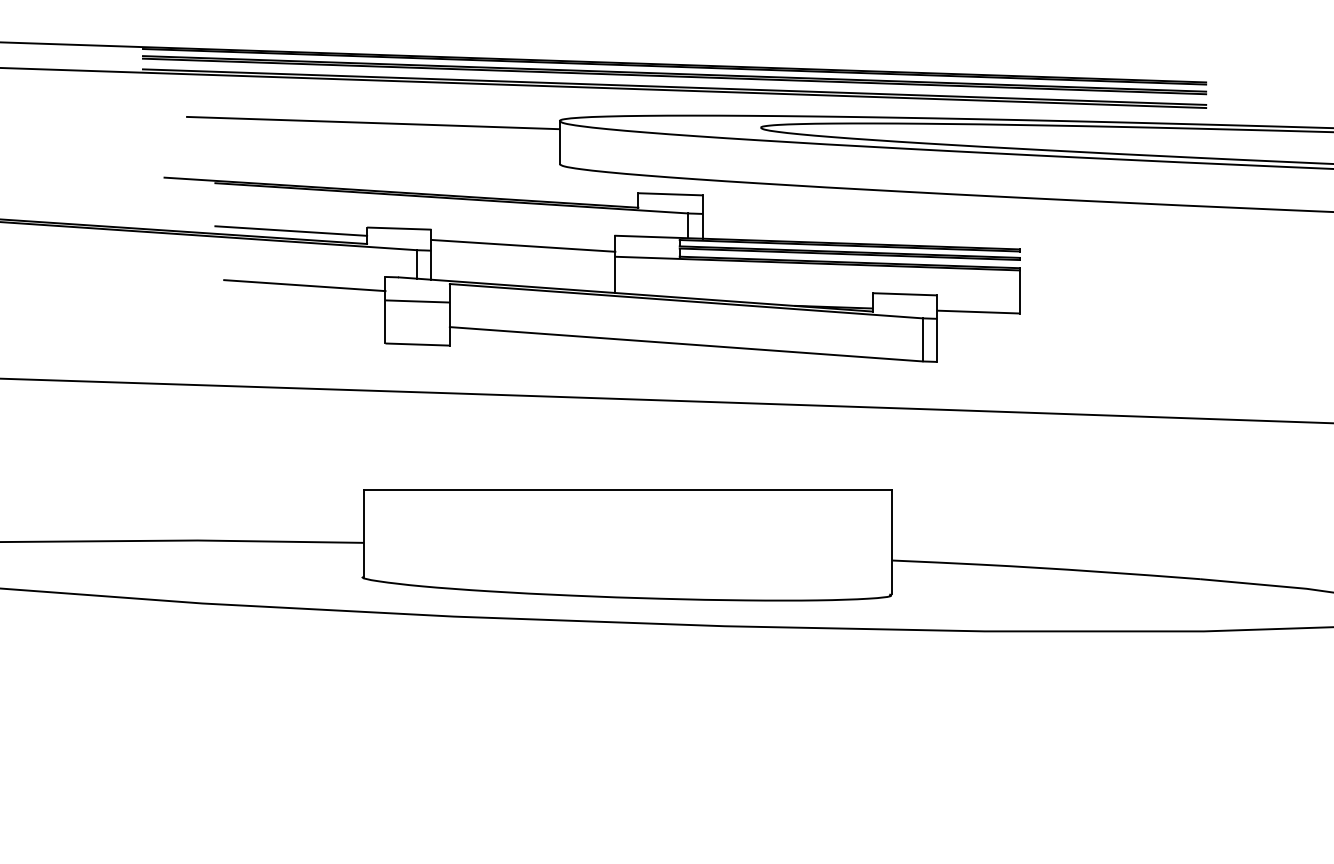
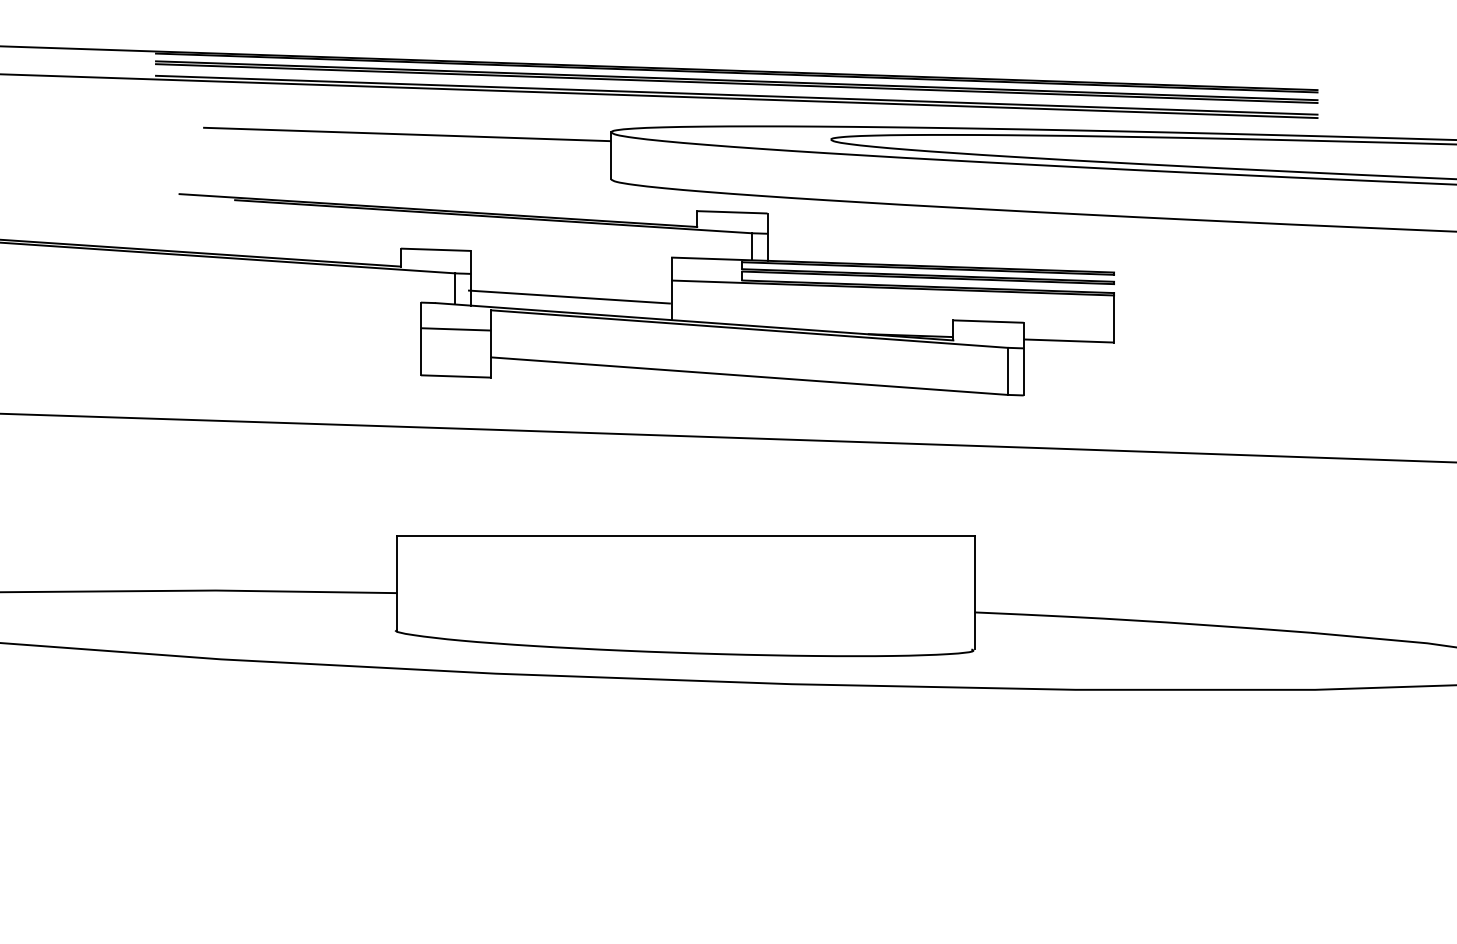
line: (291, 230) -> (318, 251), removed
line: (523, 245) -> (569, 296), moved
line: (304, 285) -> (332, 311), removed

